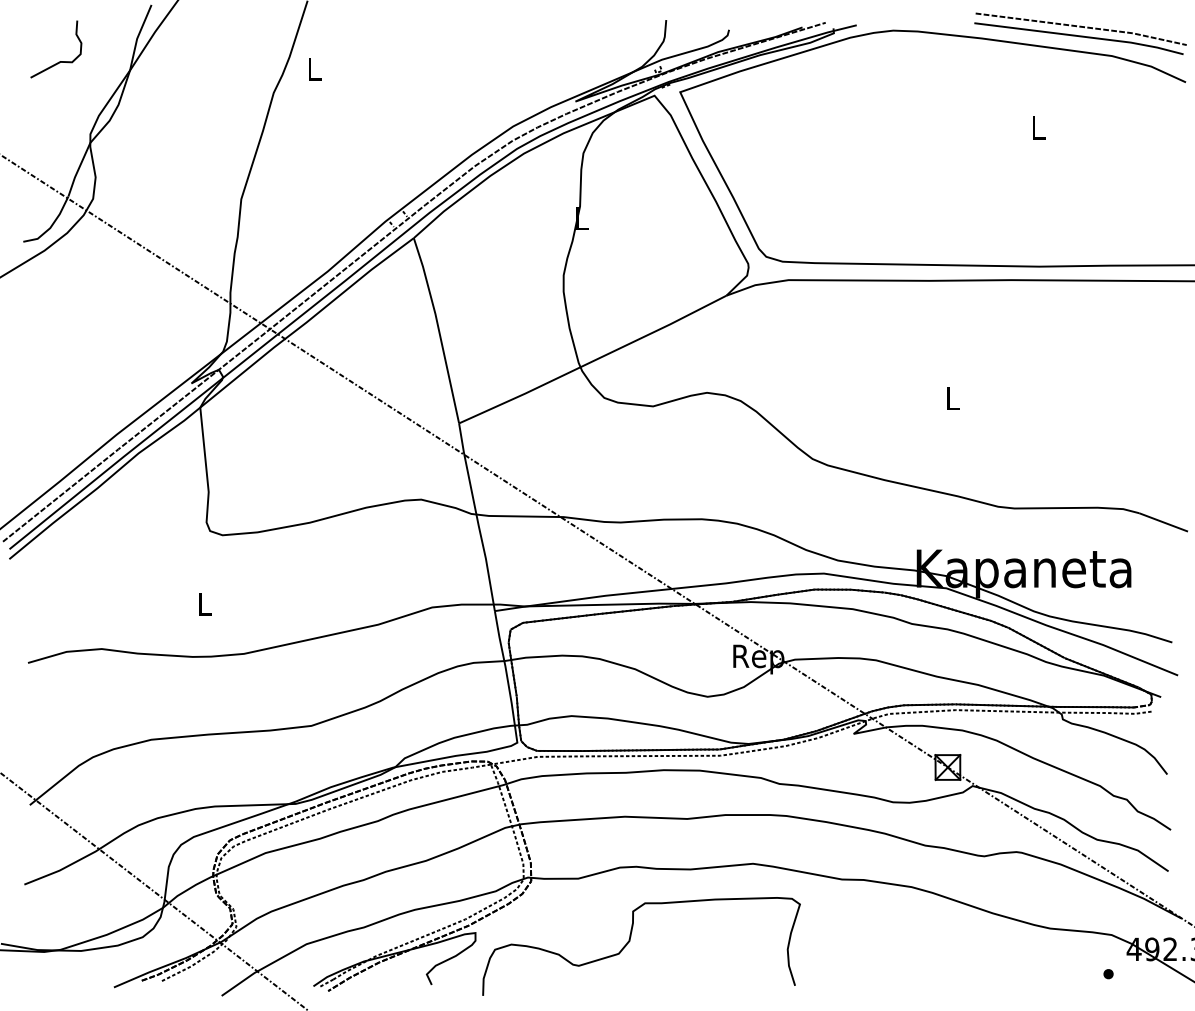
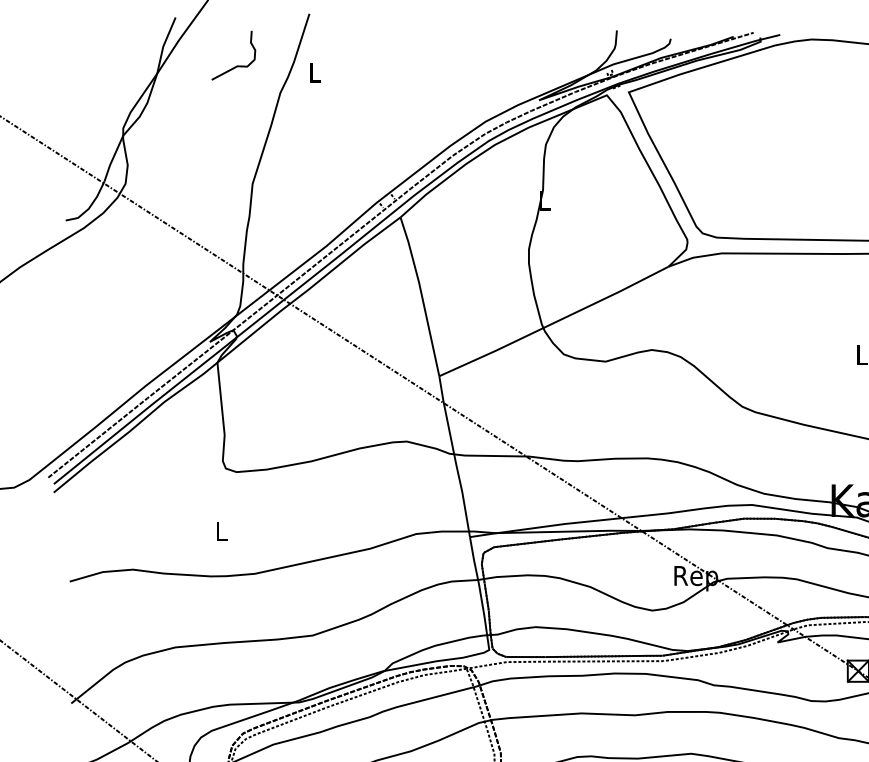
curve: (59, 61) -> (236, 65), moved

